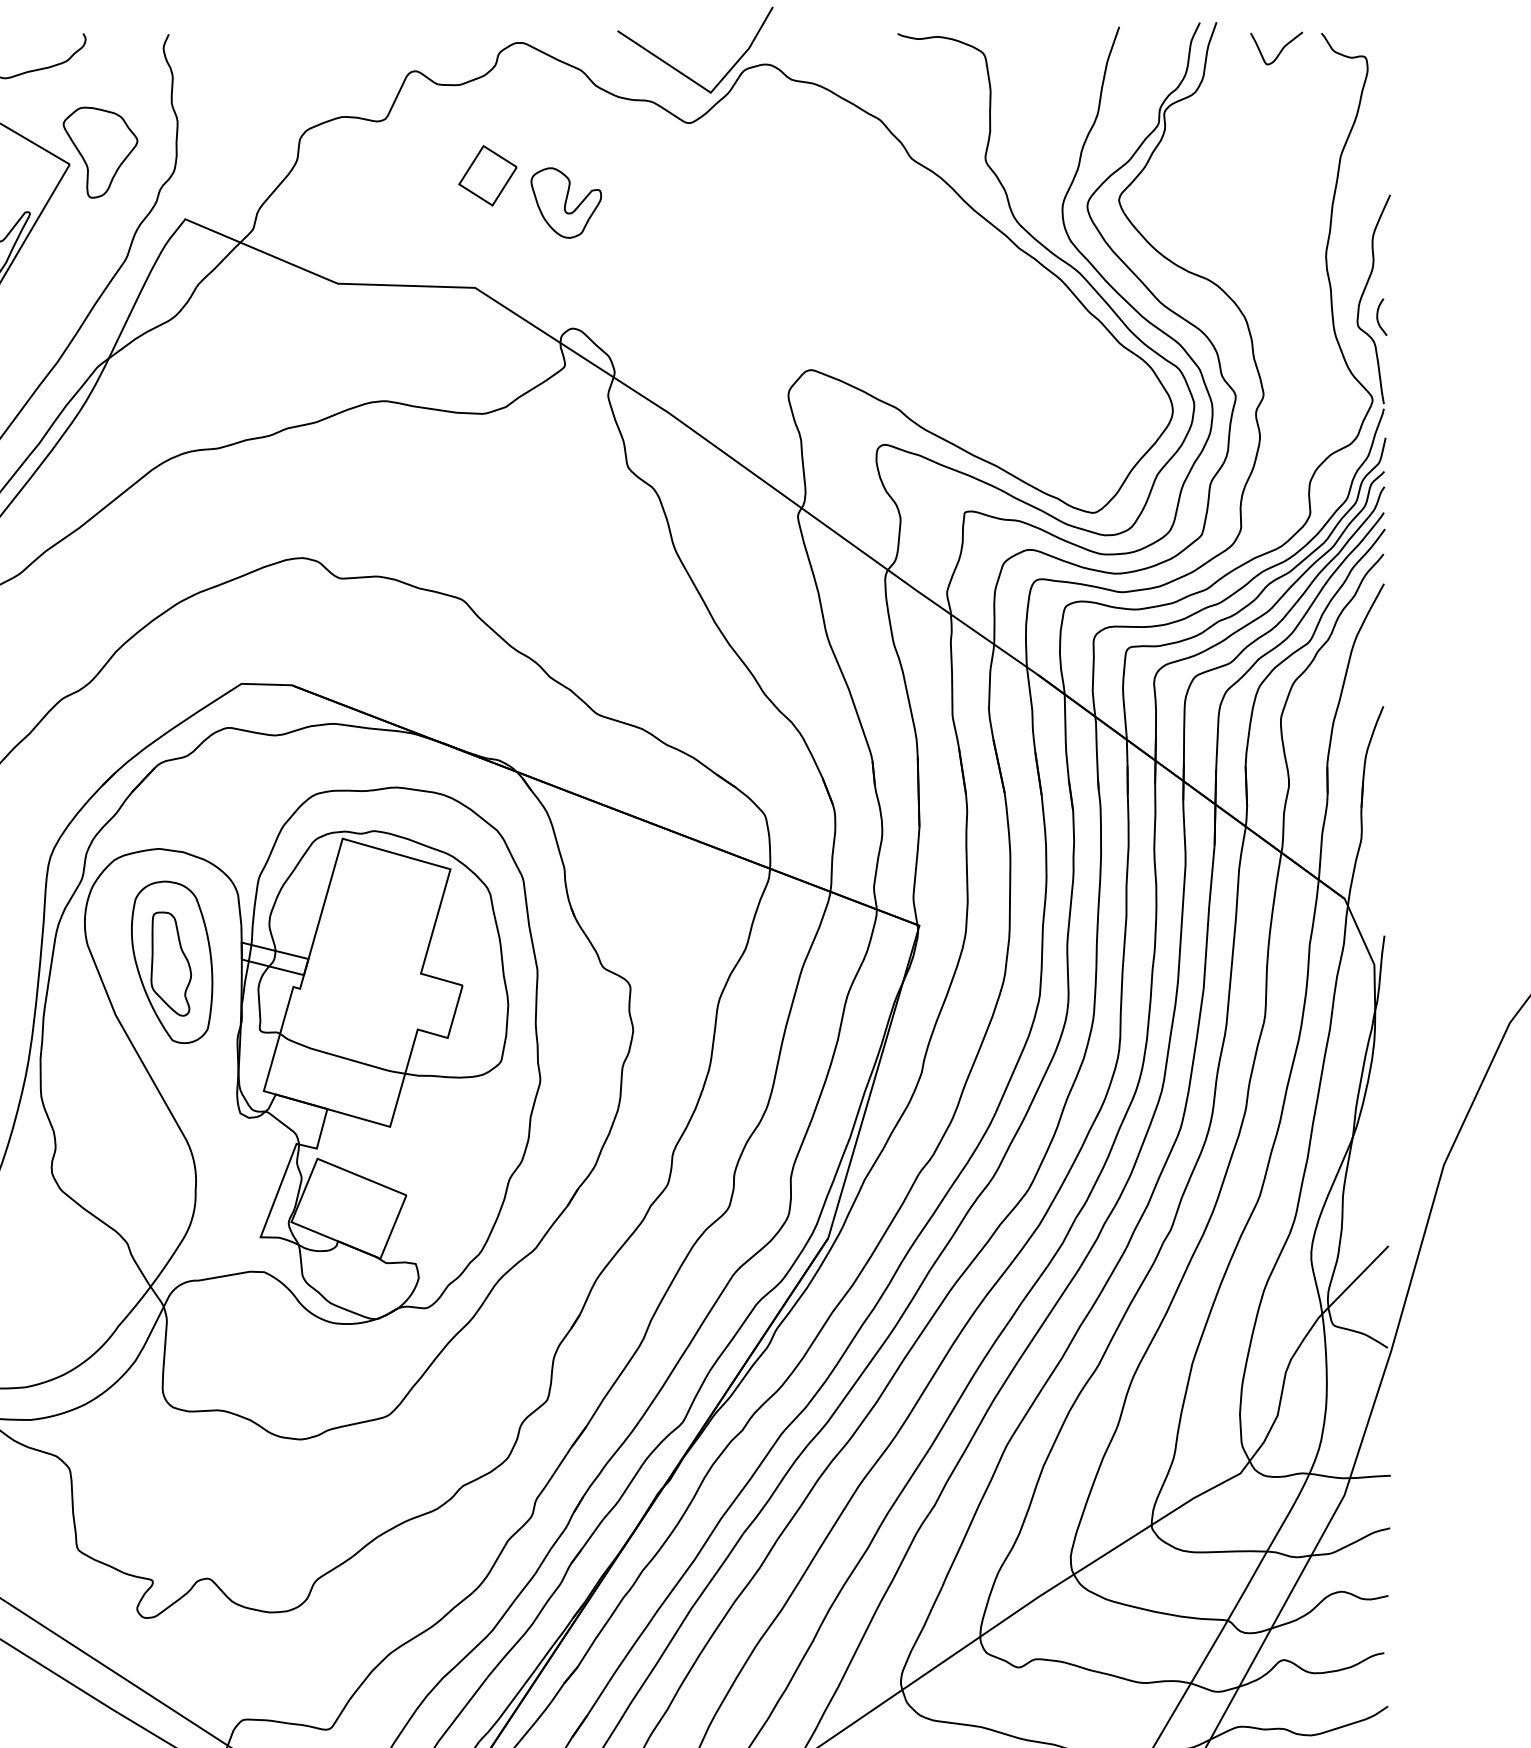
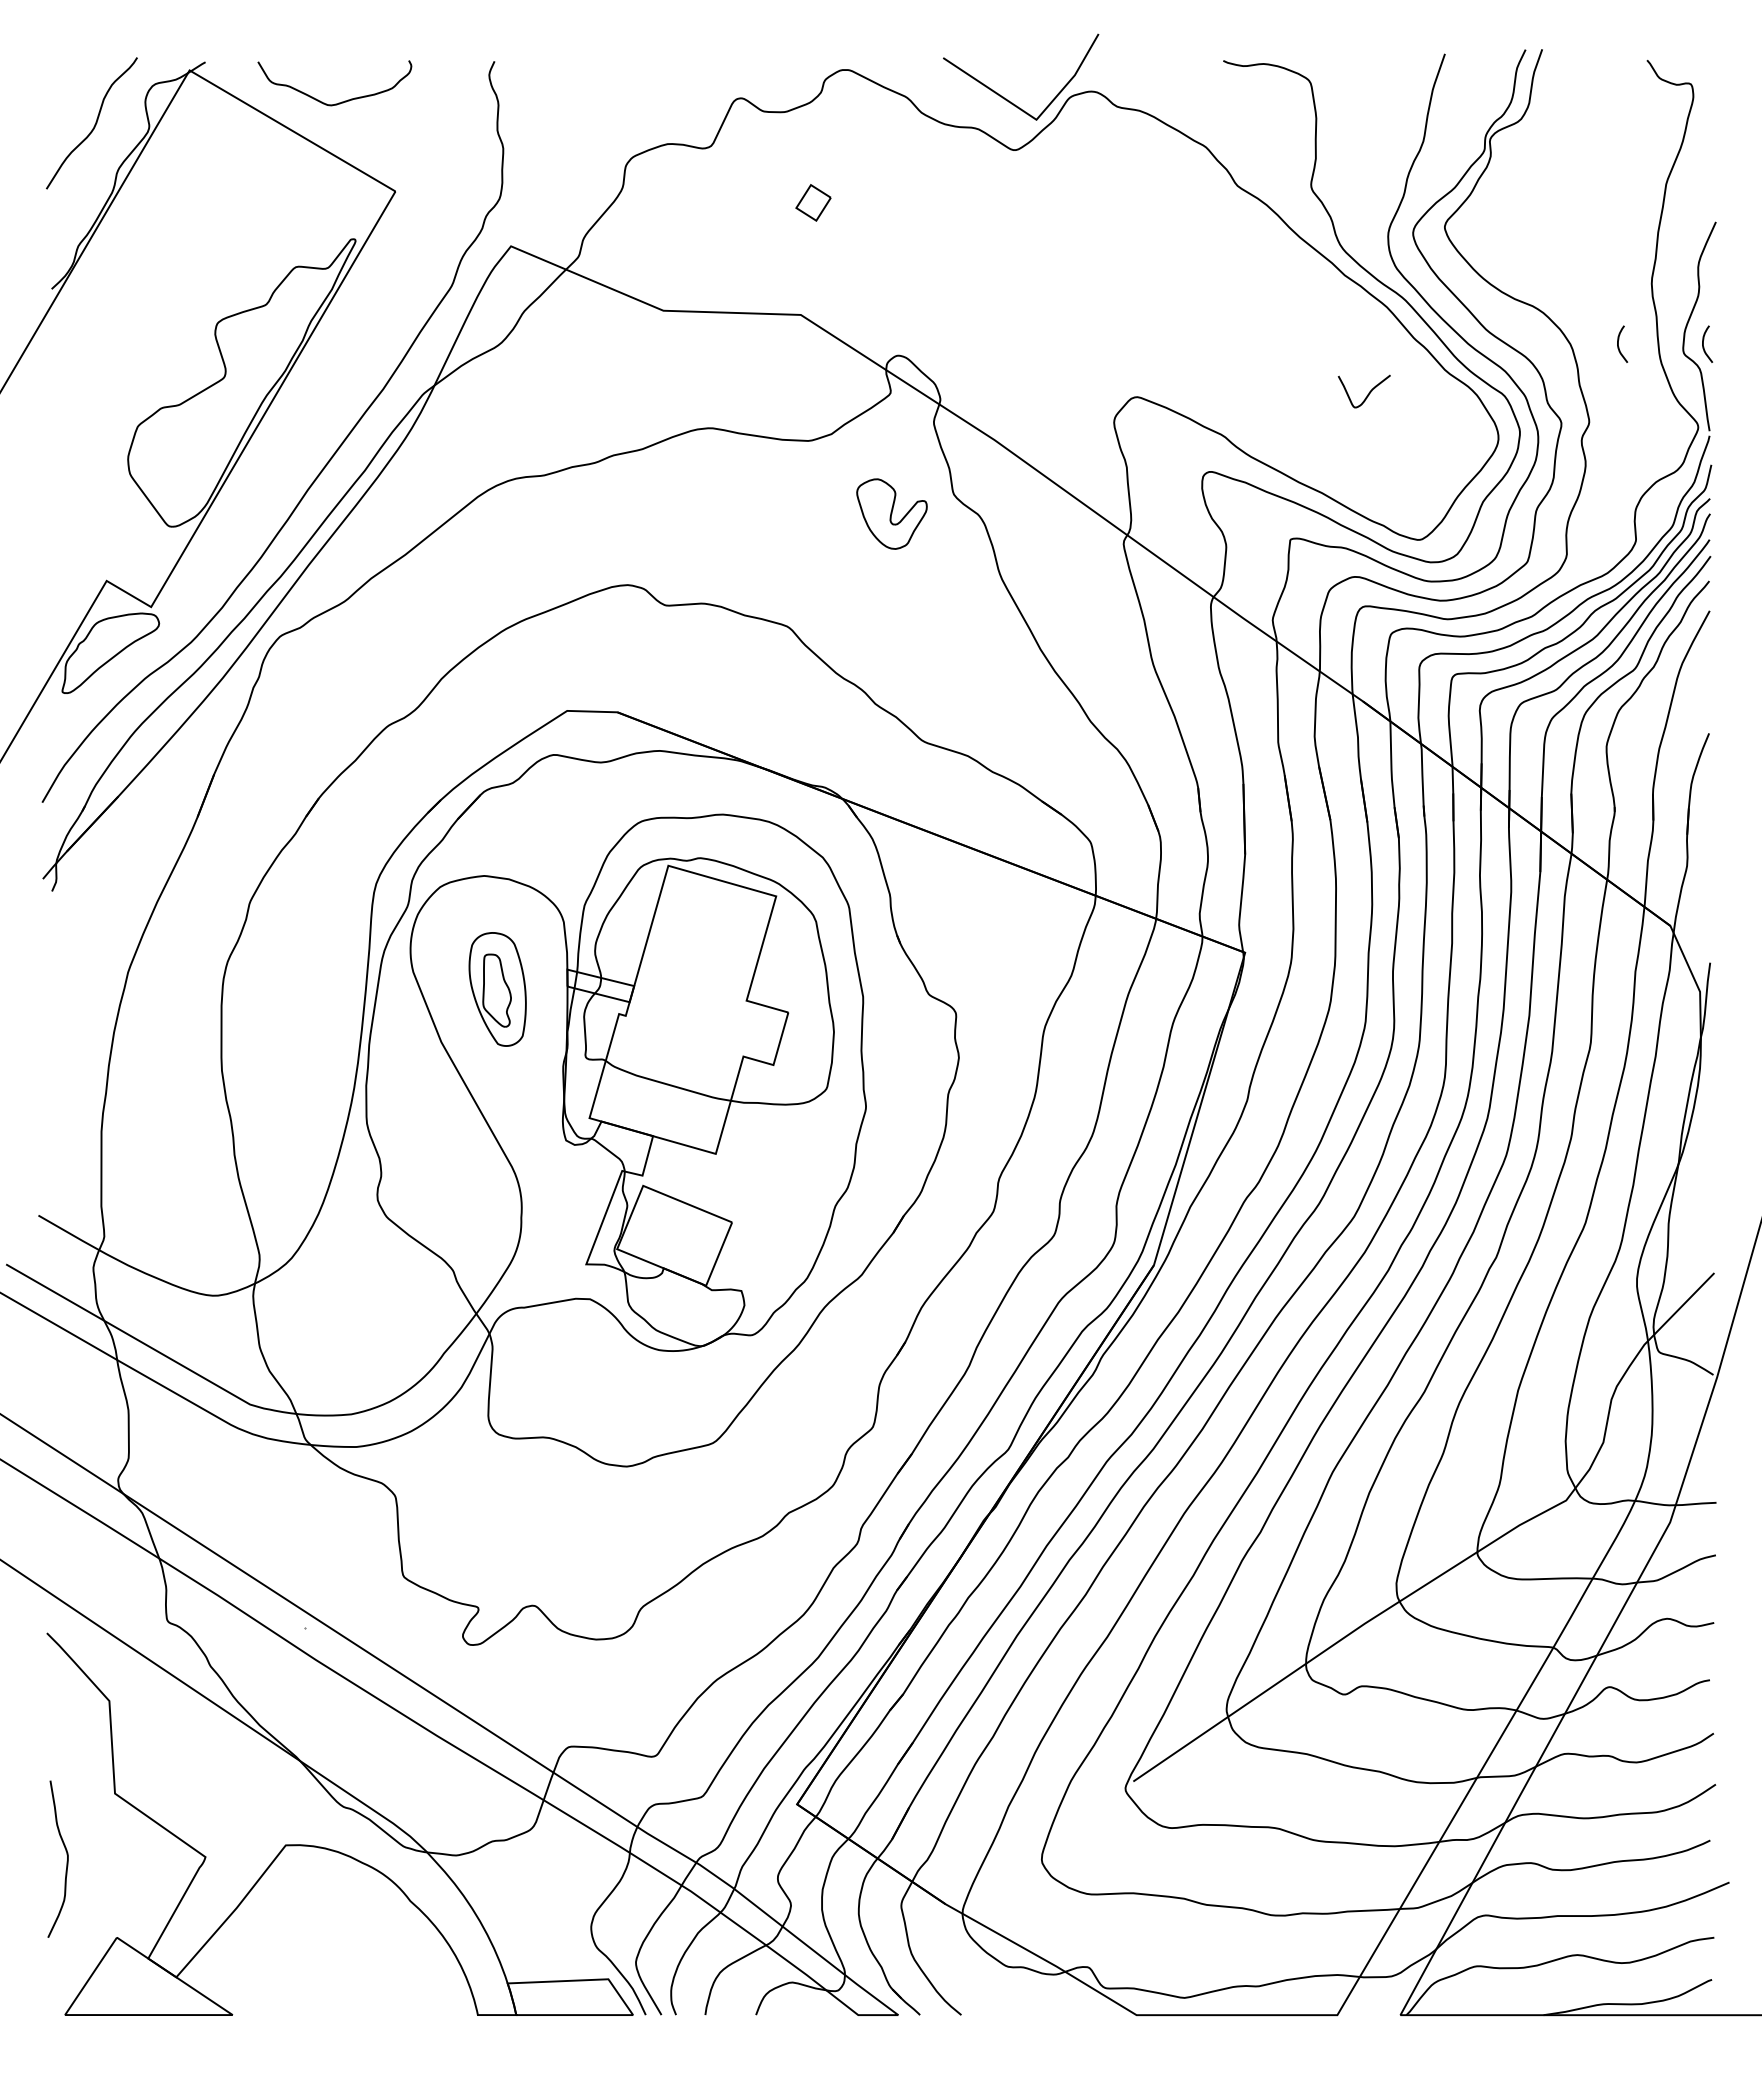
curve: (1279, 51) -> (1367, 394), moved
part: (99, 152) -> (425, 179), removed
part: (487, 175) -> (813, 202), size x0.6
part: (565, 202) -> (891, 513), moved
curve: (1292, 316) -> (1618, 343), added
part: (171, 962) -> (497, 989), size x0.7

